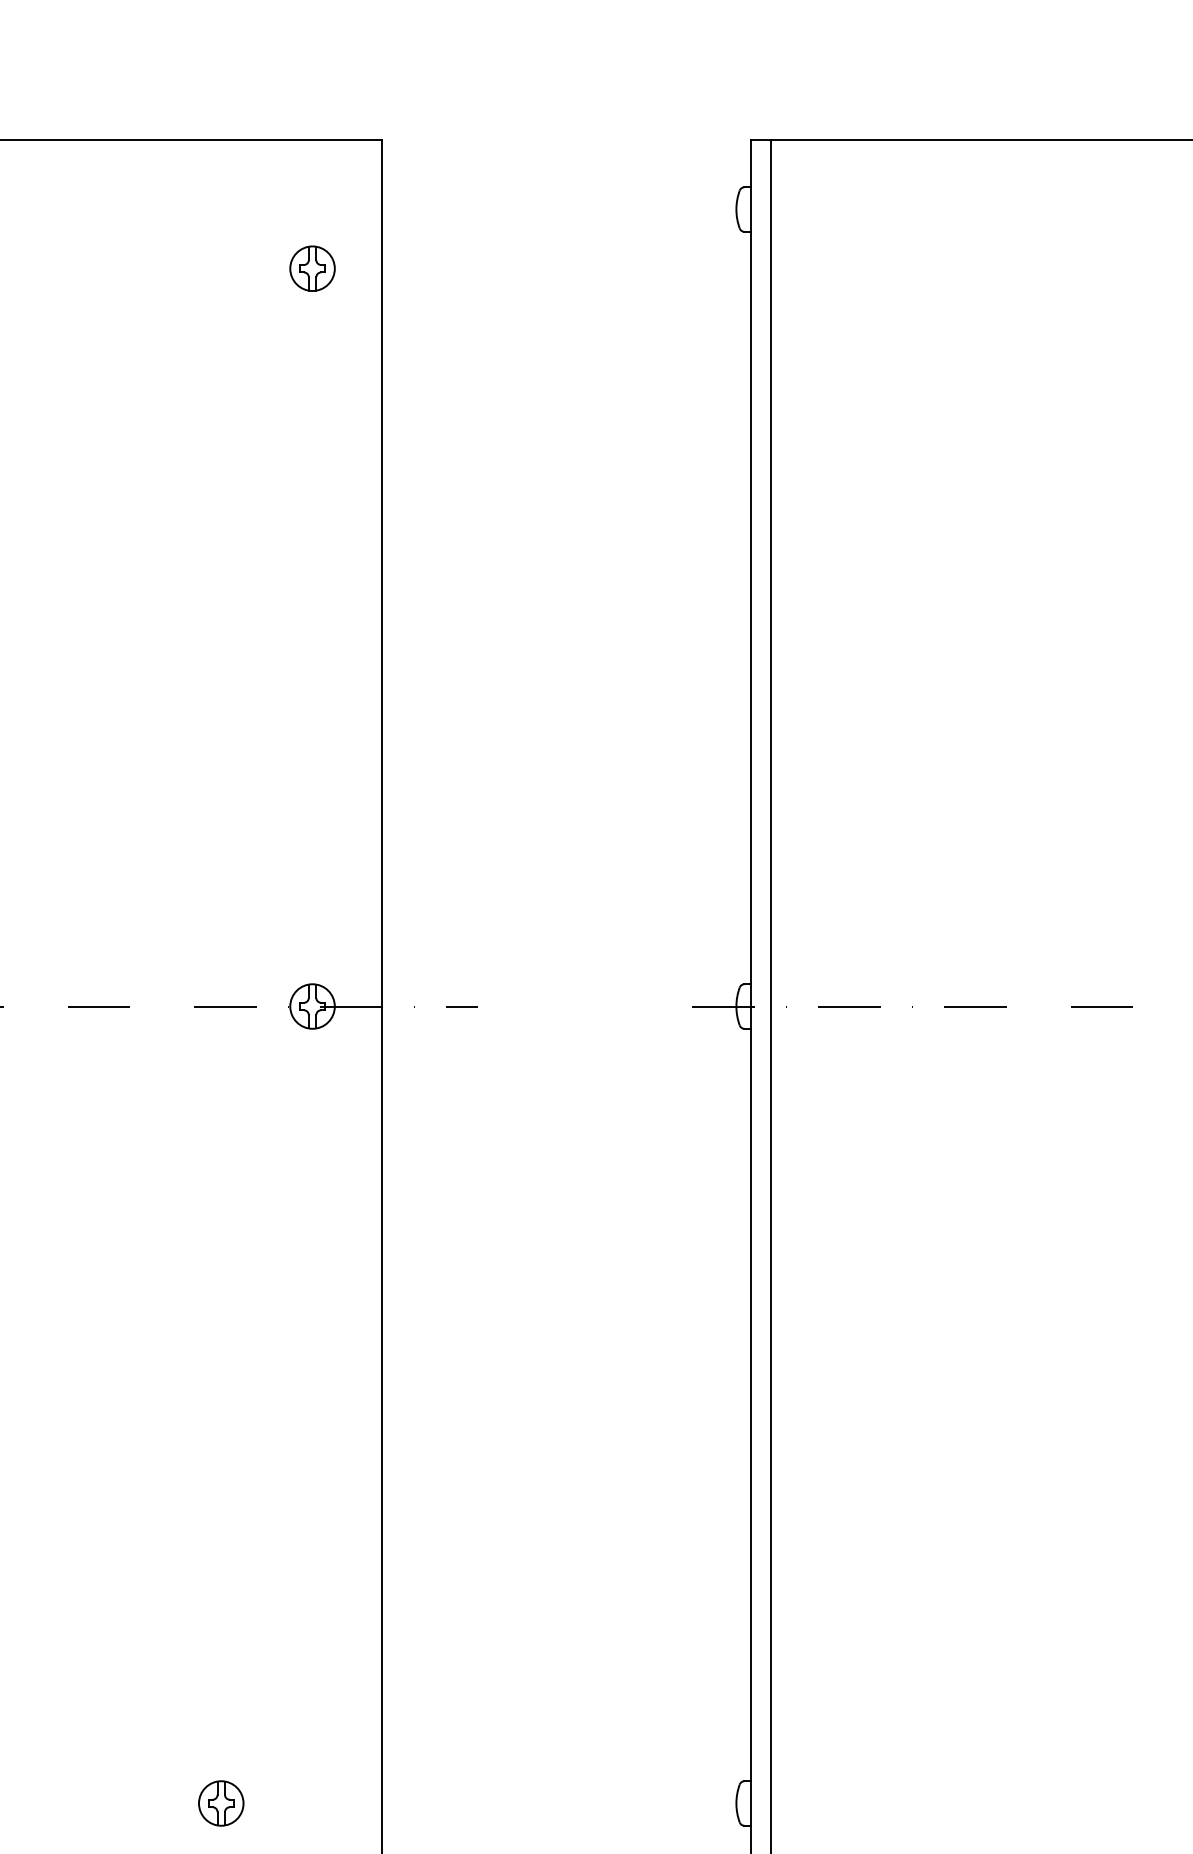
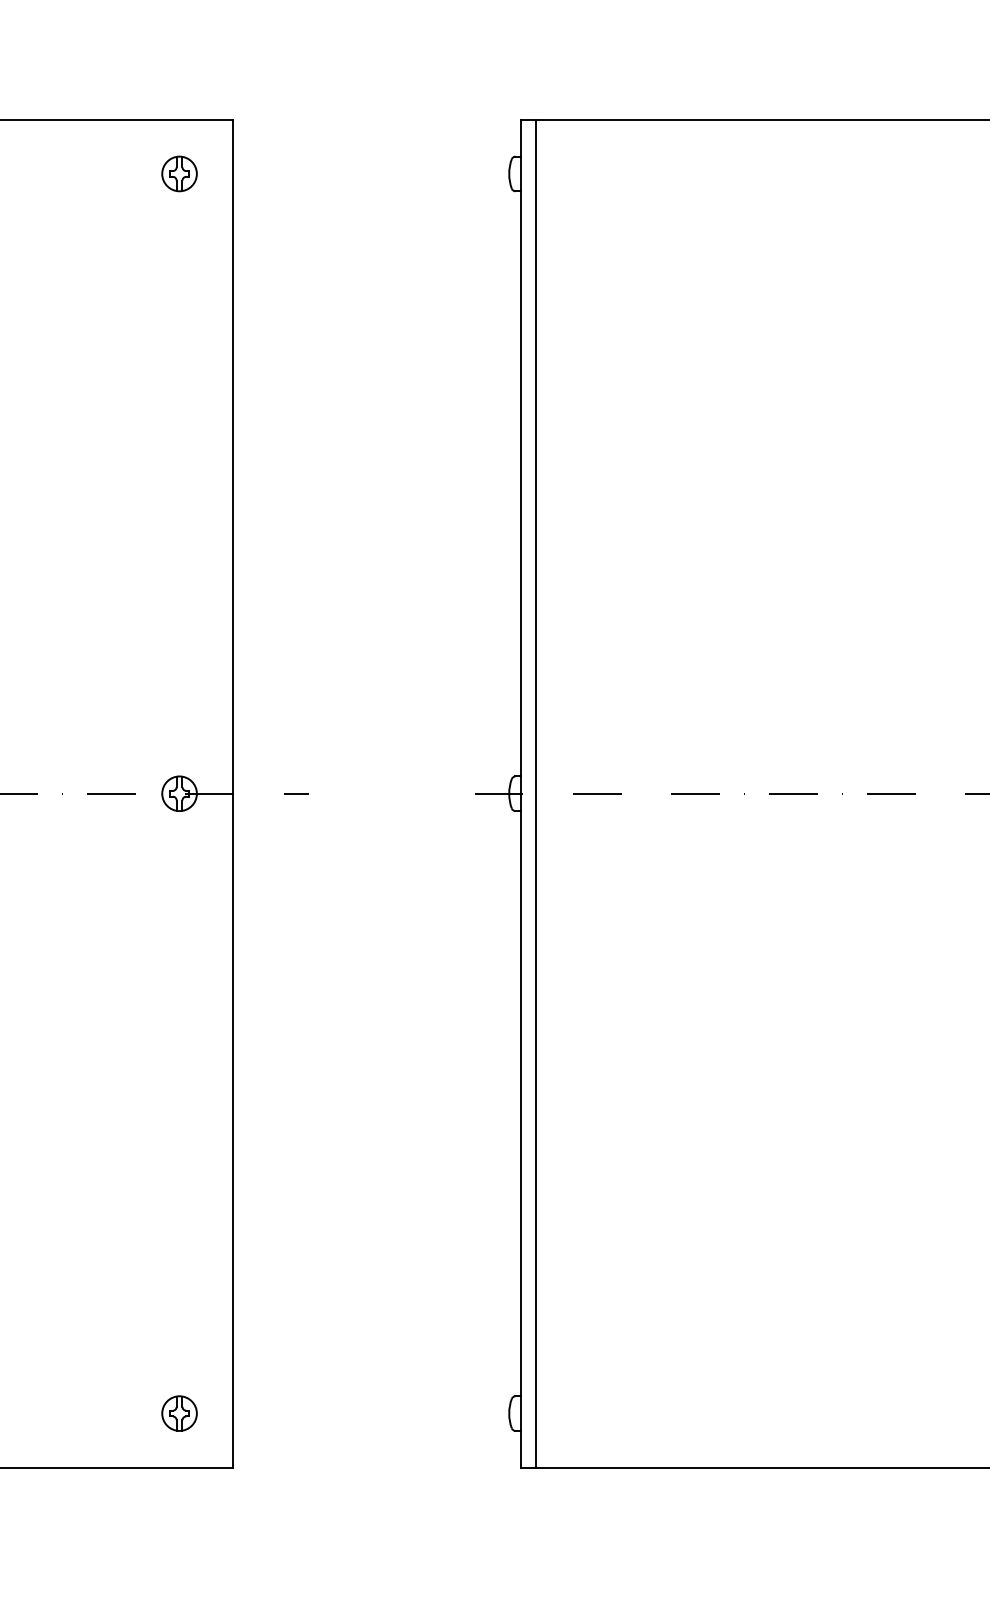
part: (312, 268) -> (179, 173), moved
part: (221, 1803) -> (179, 1413), moved

